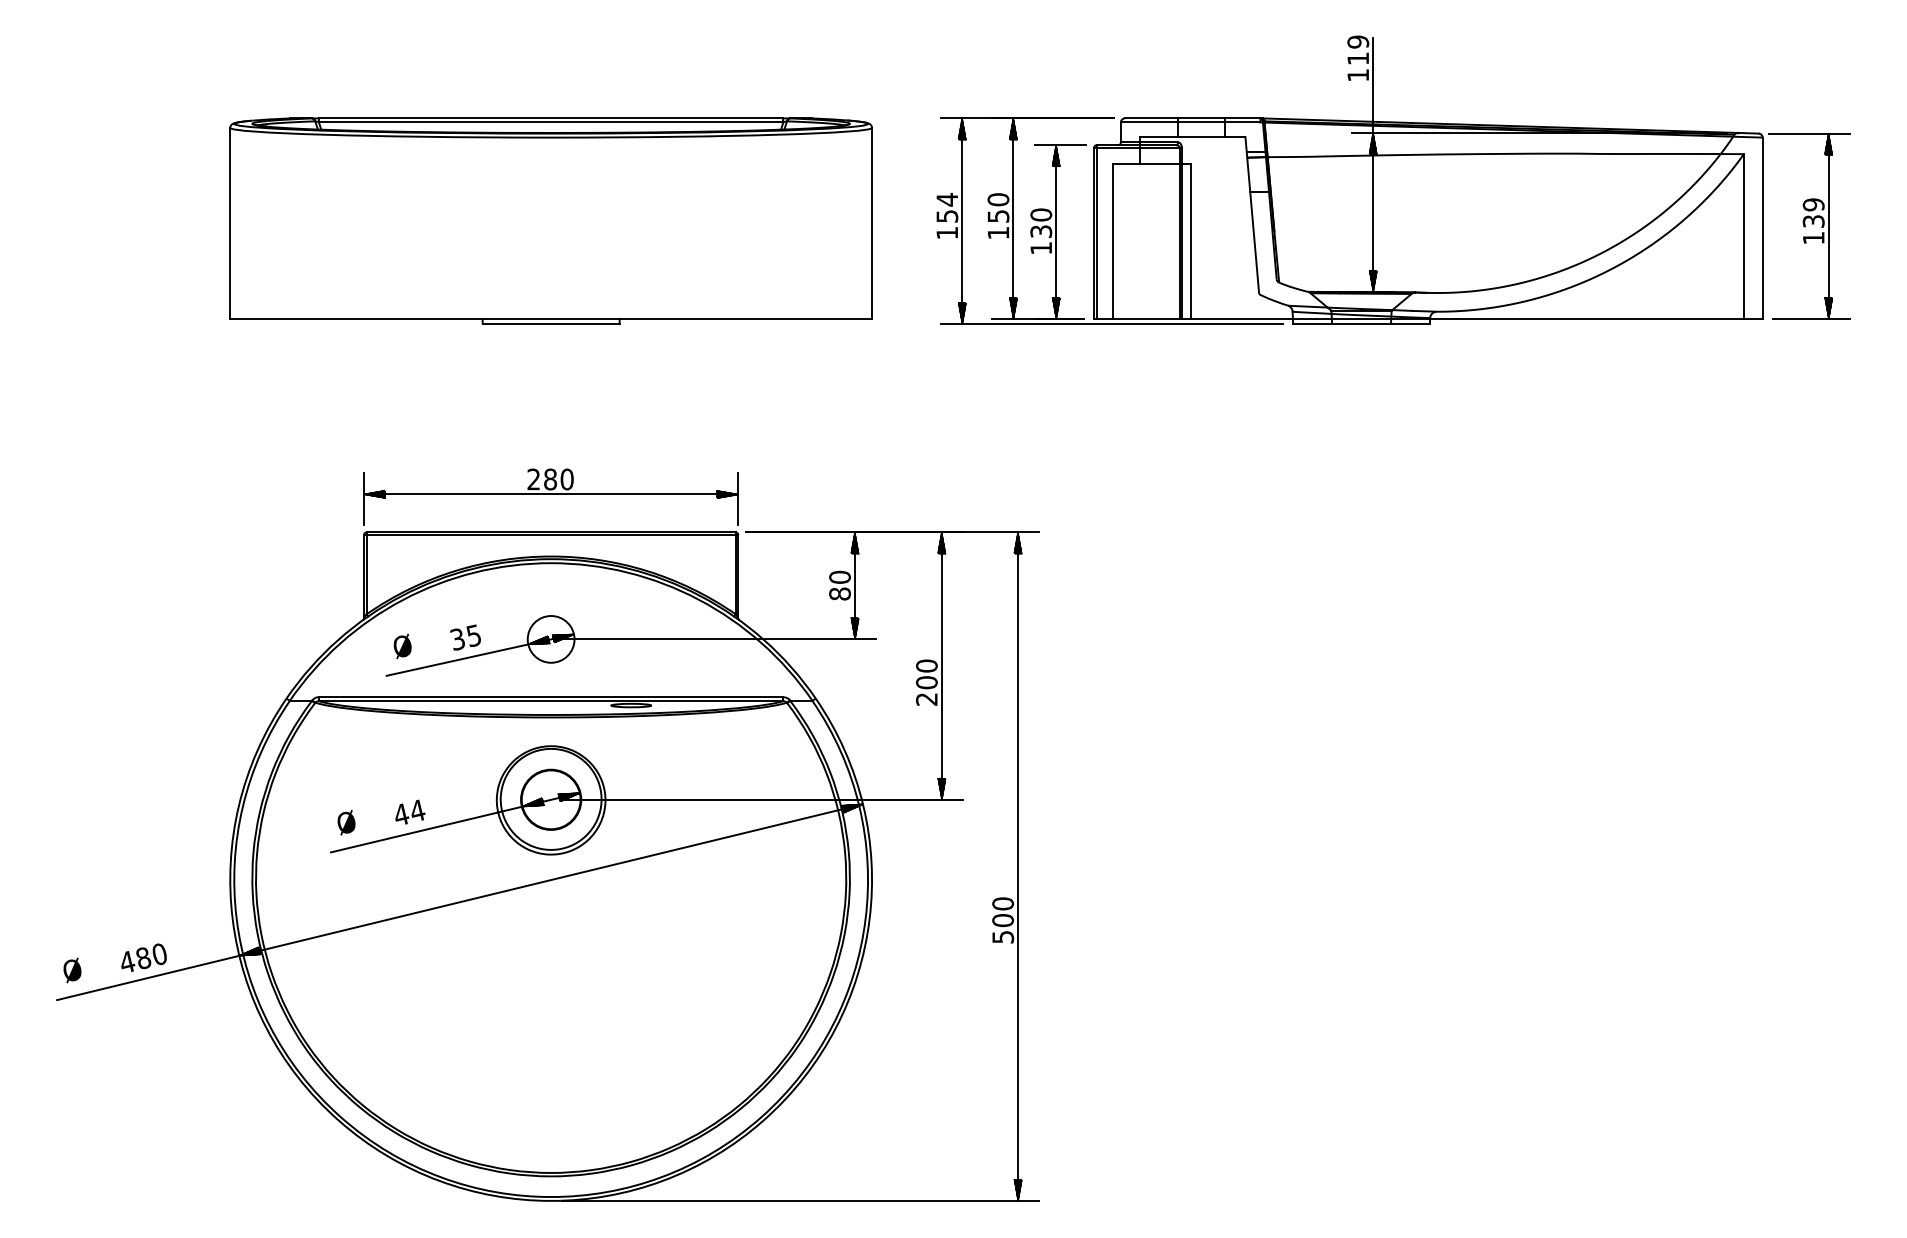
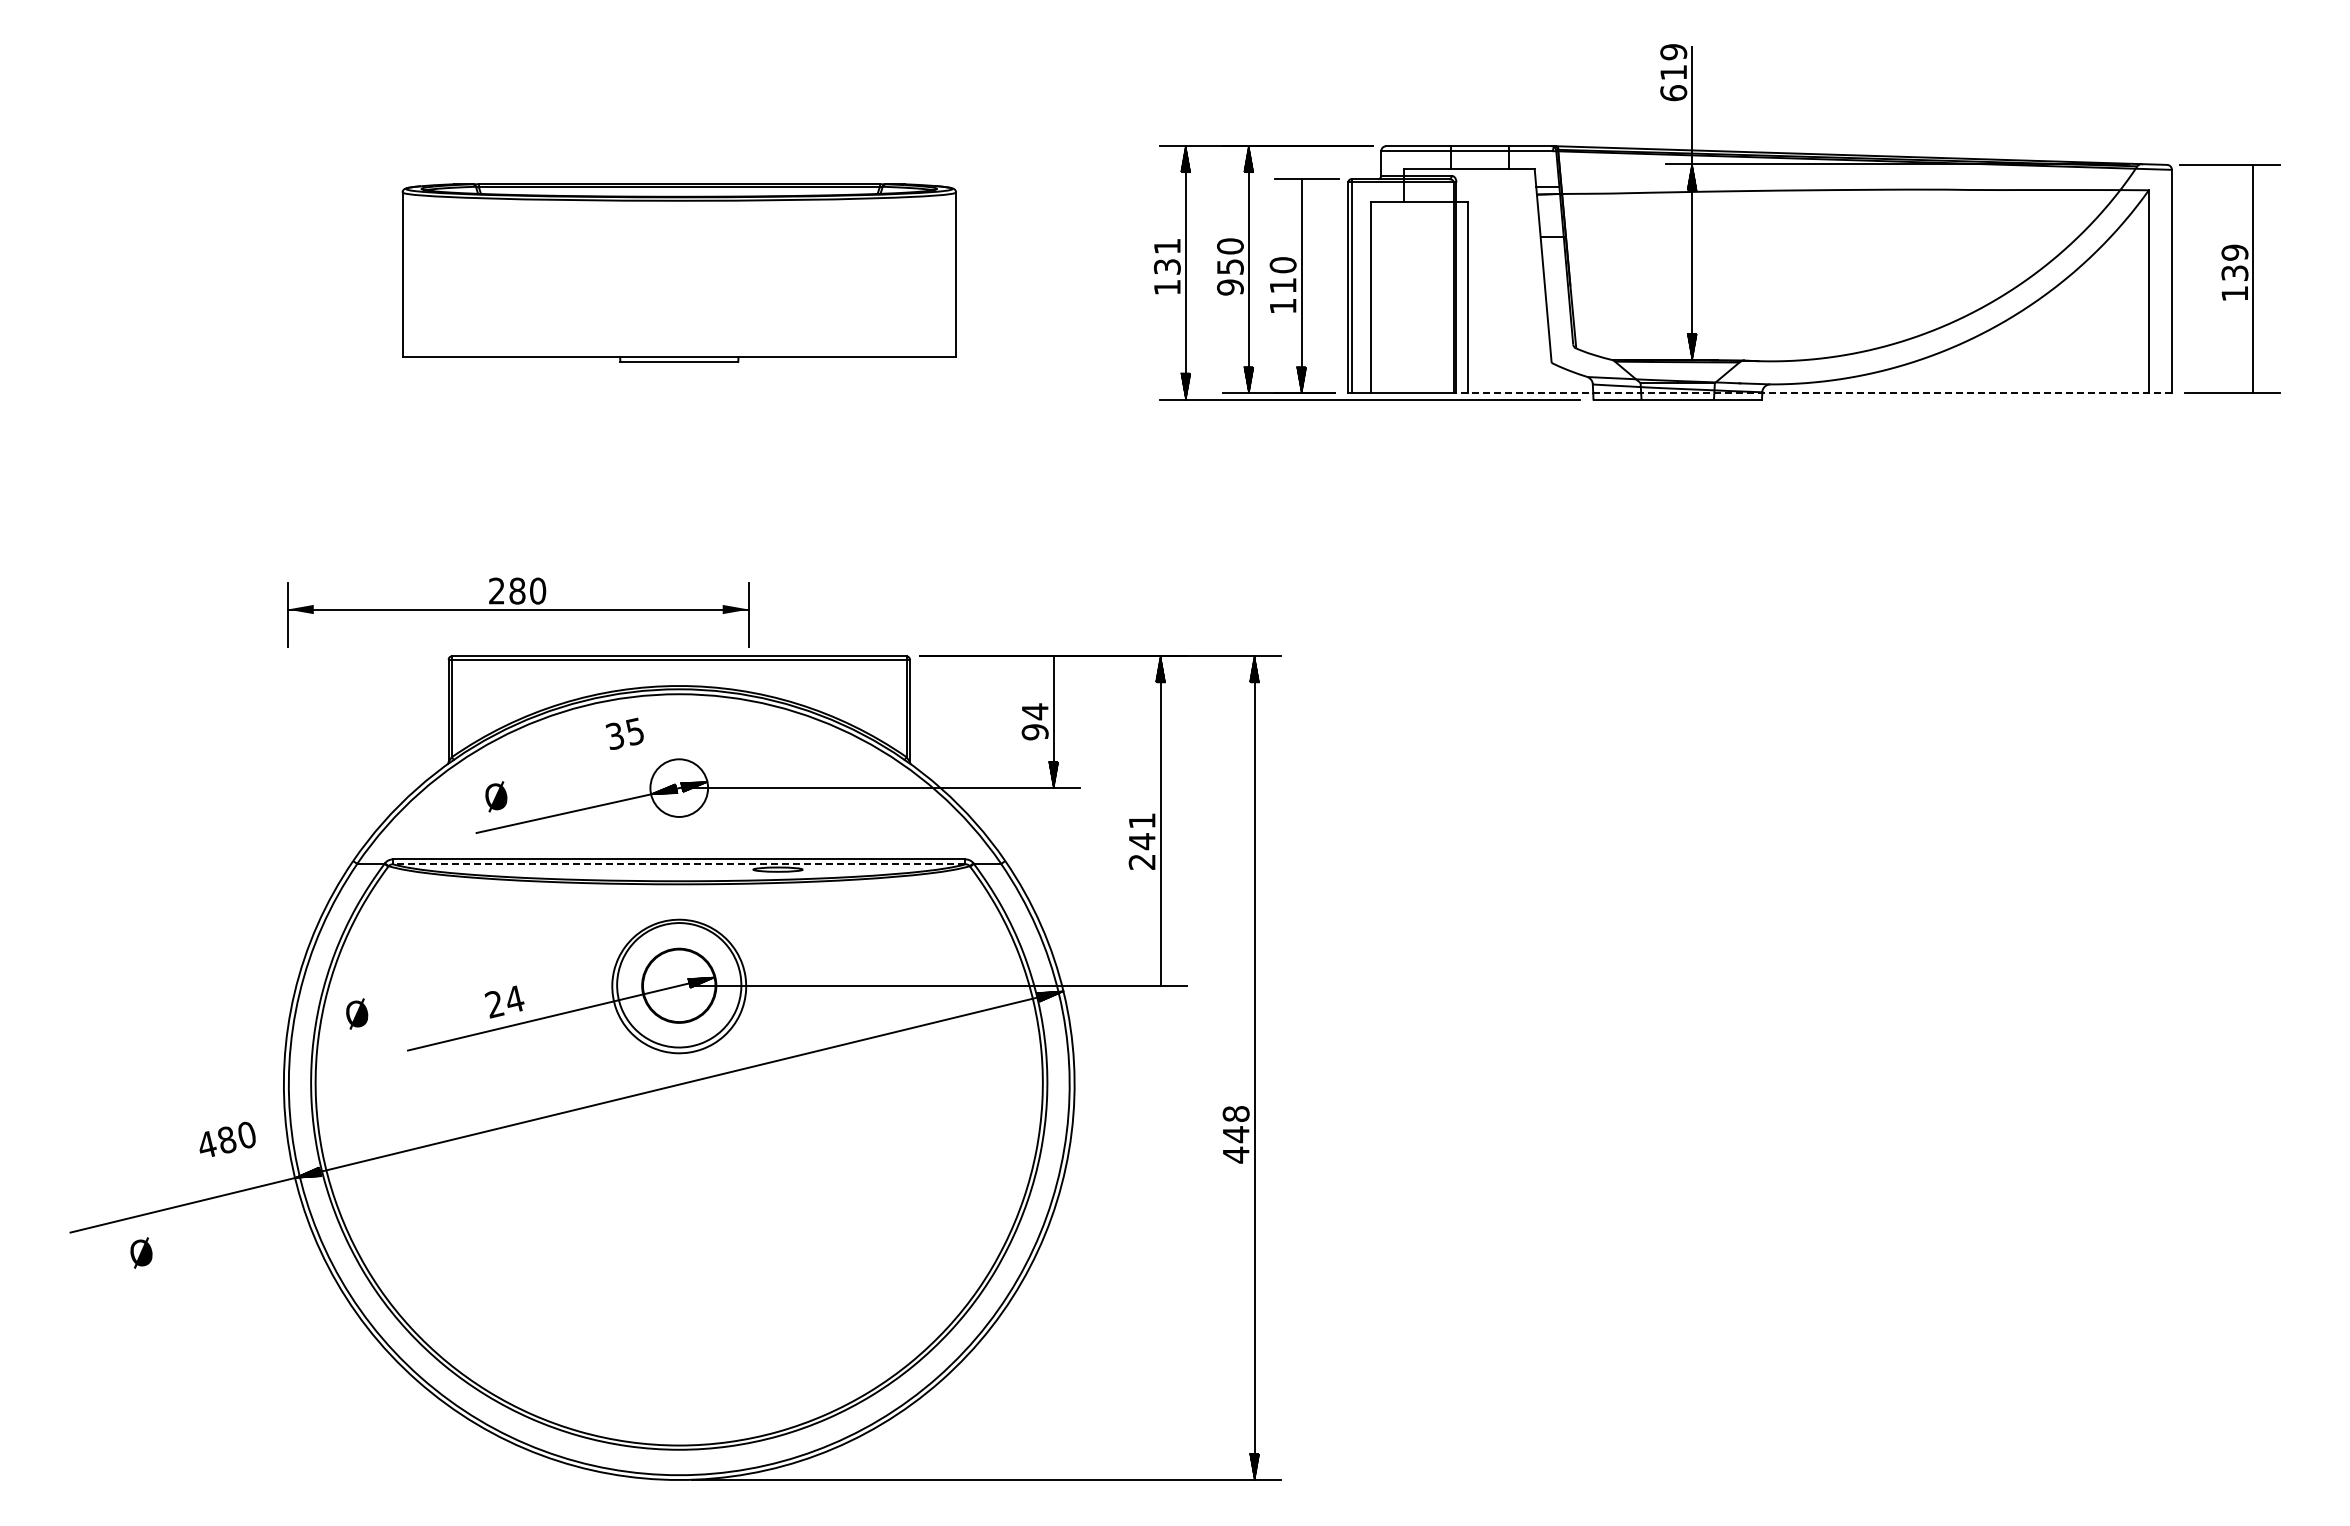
text: (1358, 75) -> (1673, 93), 119 -> 619
hatch: (1827, 143) -> (2252, 177), removed
hatch: (1056, 155) -> (1301, 192), removed
text: (946, 207) -> (1166, 255), 154 -> 131
part: (551, 220) -> (679, 272), size x0.7
text: (1040, 231) -> (1282, 285), 130 -> 110
text: (998, 233) -> (1230, 287), 150 -> 950
hatch: (1827, 308) -> (2252, 380), removed
line: (1472, 319) -> (1814, 393), solid -> dashed
part: (551, 496) -> (518, 612), moved
hatch: (854, 543) -> (1053, 669), removed
text: (839, 585) -> (1034, 721), 80 -> 94
text: (465, 637) -> (624, 733), moved
text: (926, 674) -> (1141, 831), 200 -> 241
line: (550, 701) -> (678, 864), solid -> dashed
hatch: (941, 789) -> (1160, 972), removed
hatch: (533, 802) -> (657, 988), removed
text: (401, 815) -> (494, 1004), 44 -> 24
text: (346, 822) -> (357, 1013), moved
text: (1002, 920) -> (1235, 1134), 500 -> 448
text: (143, 957) -> (227, 1138), moved
text: (72, 970) -> (141, 1252), moved

